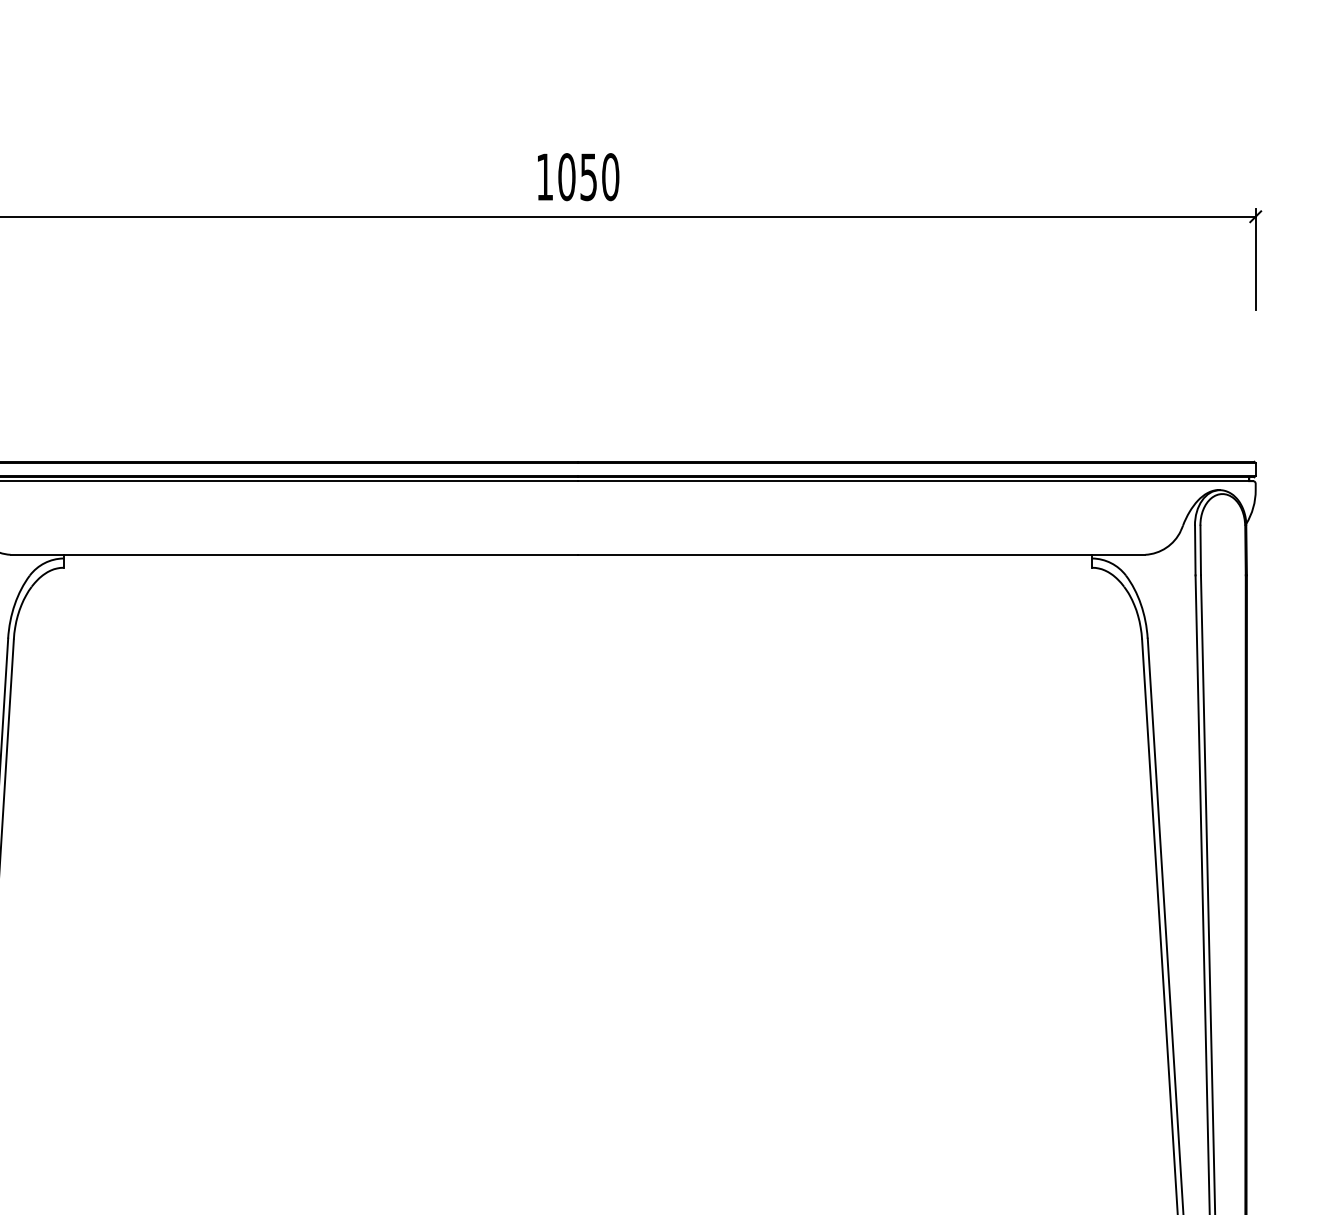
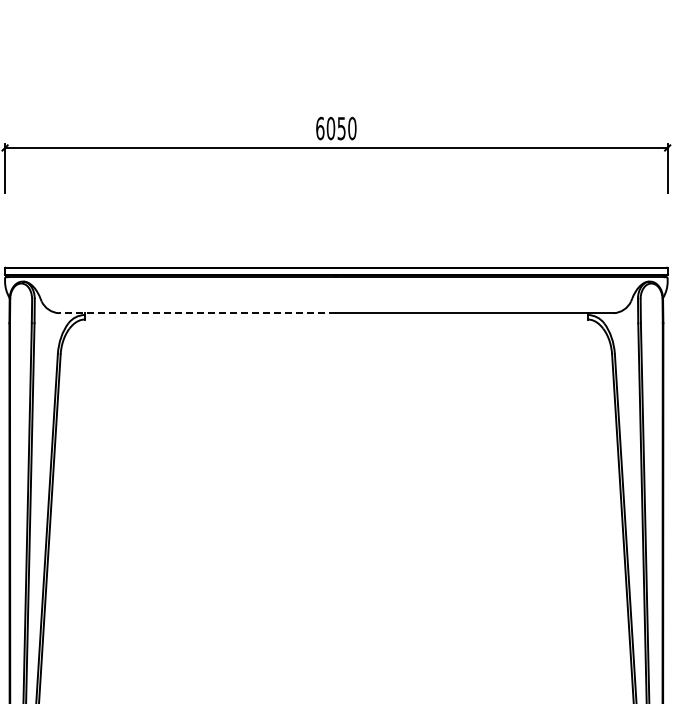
text: (545, 176) -> (320, 128), 1050 -> 6050
line: (293, 555) -> (197, 313), solid -> dashed

